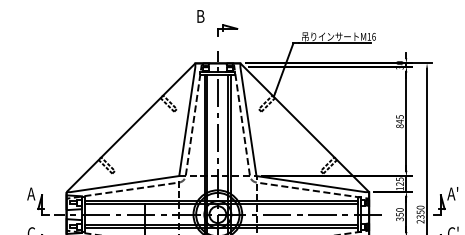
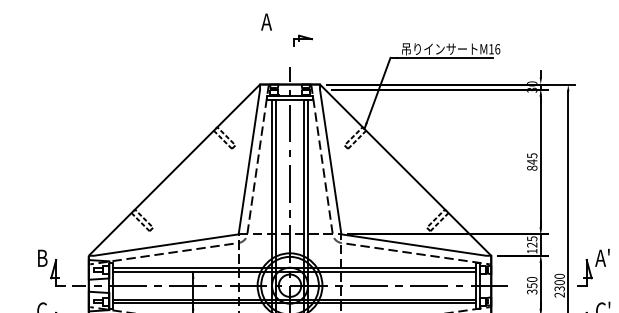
text: (200, 16) -> (266, 21), B -> A
part: (227, 30) -> (302, 40), size x0.7
text: (31, 193) -> (41, 257), A -> B
text: (420, 212) -> (559, 282), 2350 -> 2300

